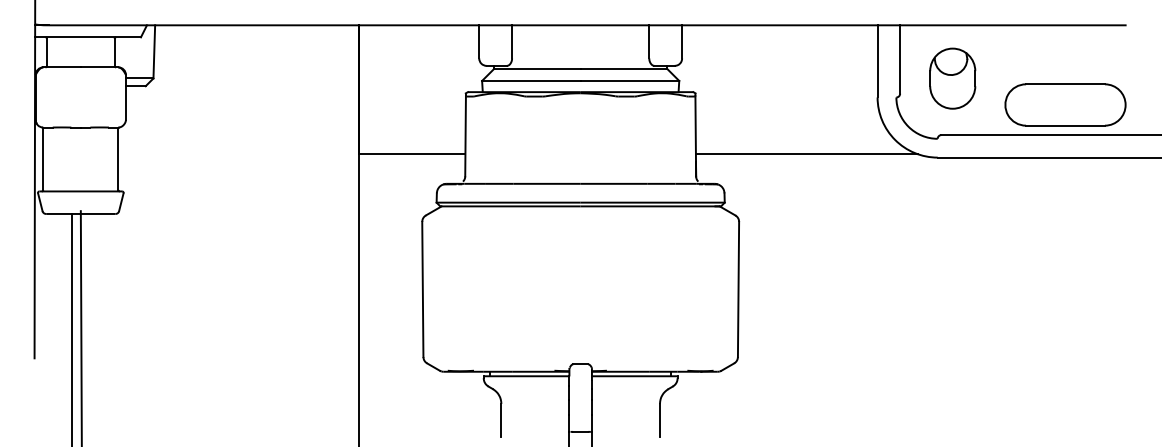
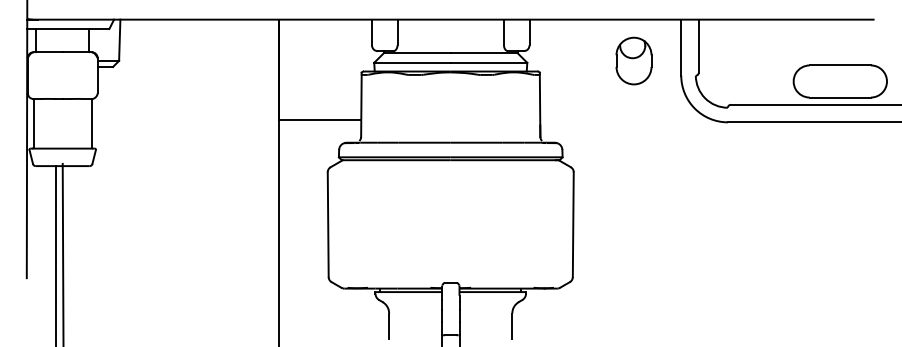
part: (952, 78) -> (633, 60), moved
part: (1065, 104) -> (840, 81), moved
line: (806, 154) -> (626, 119), removed

